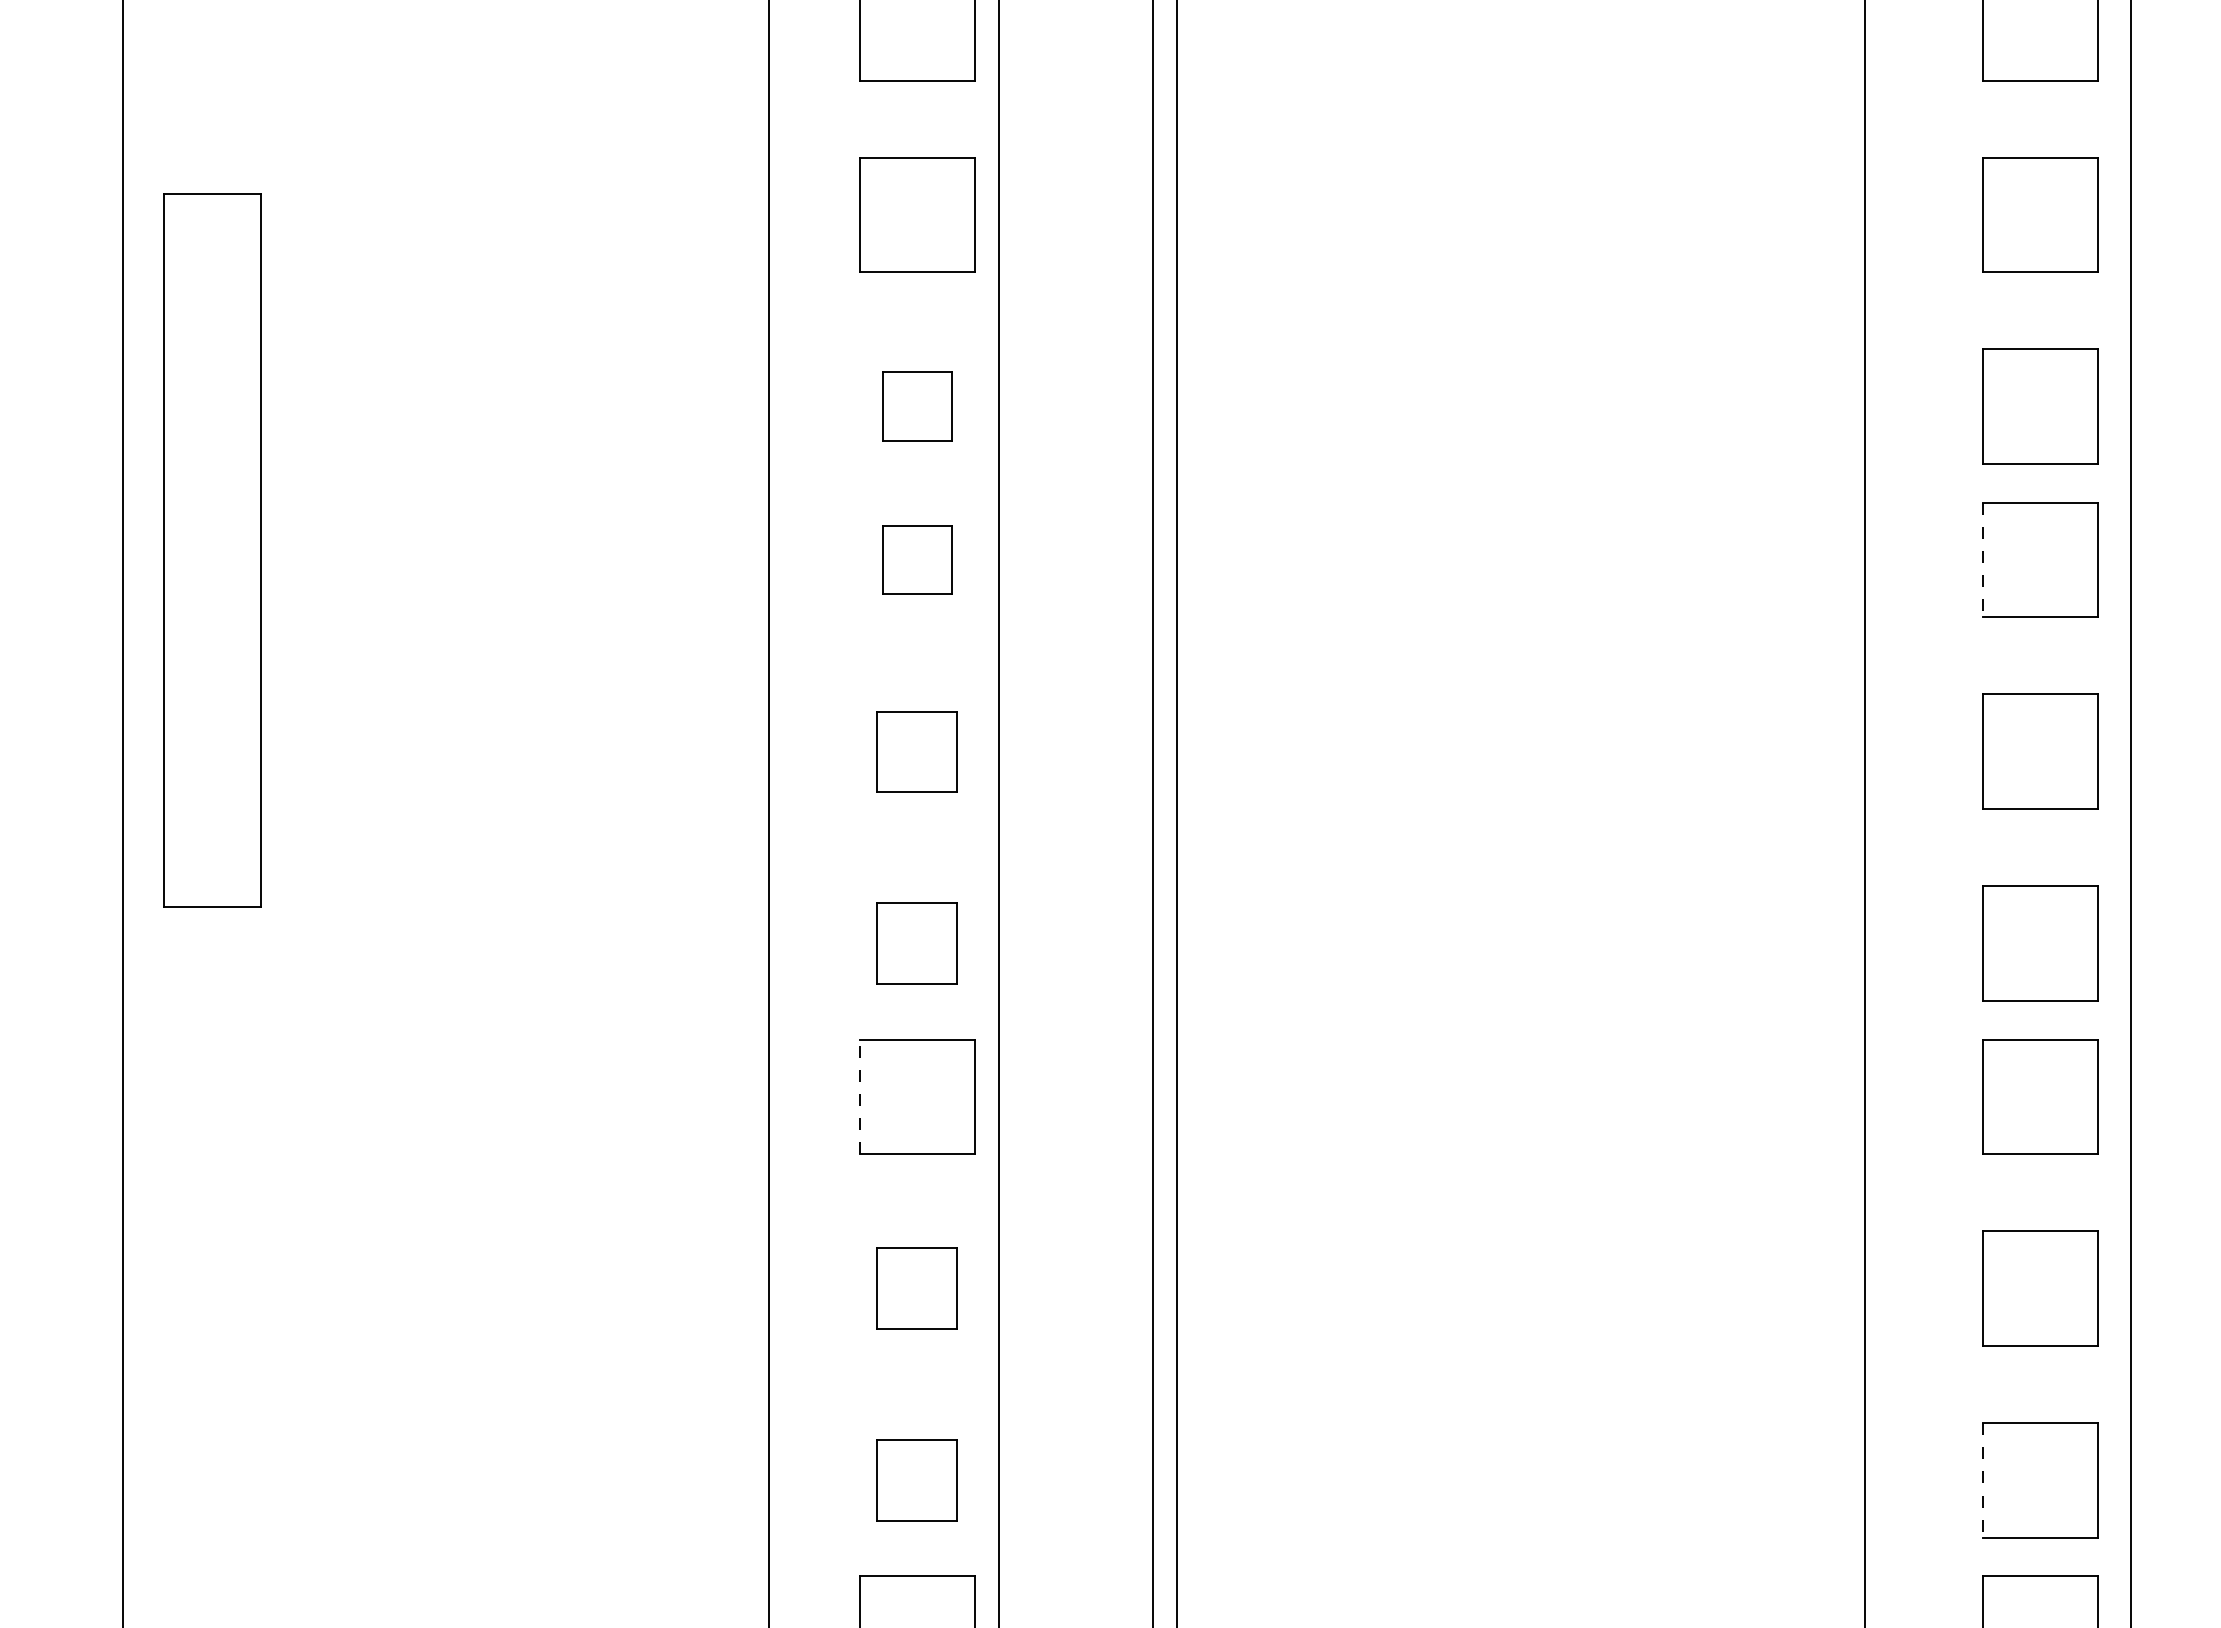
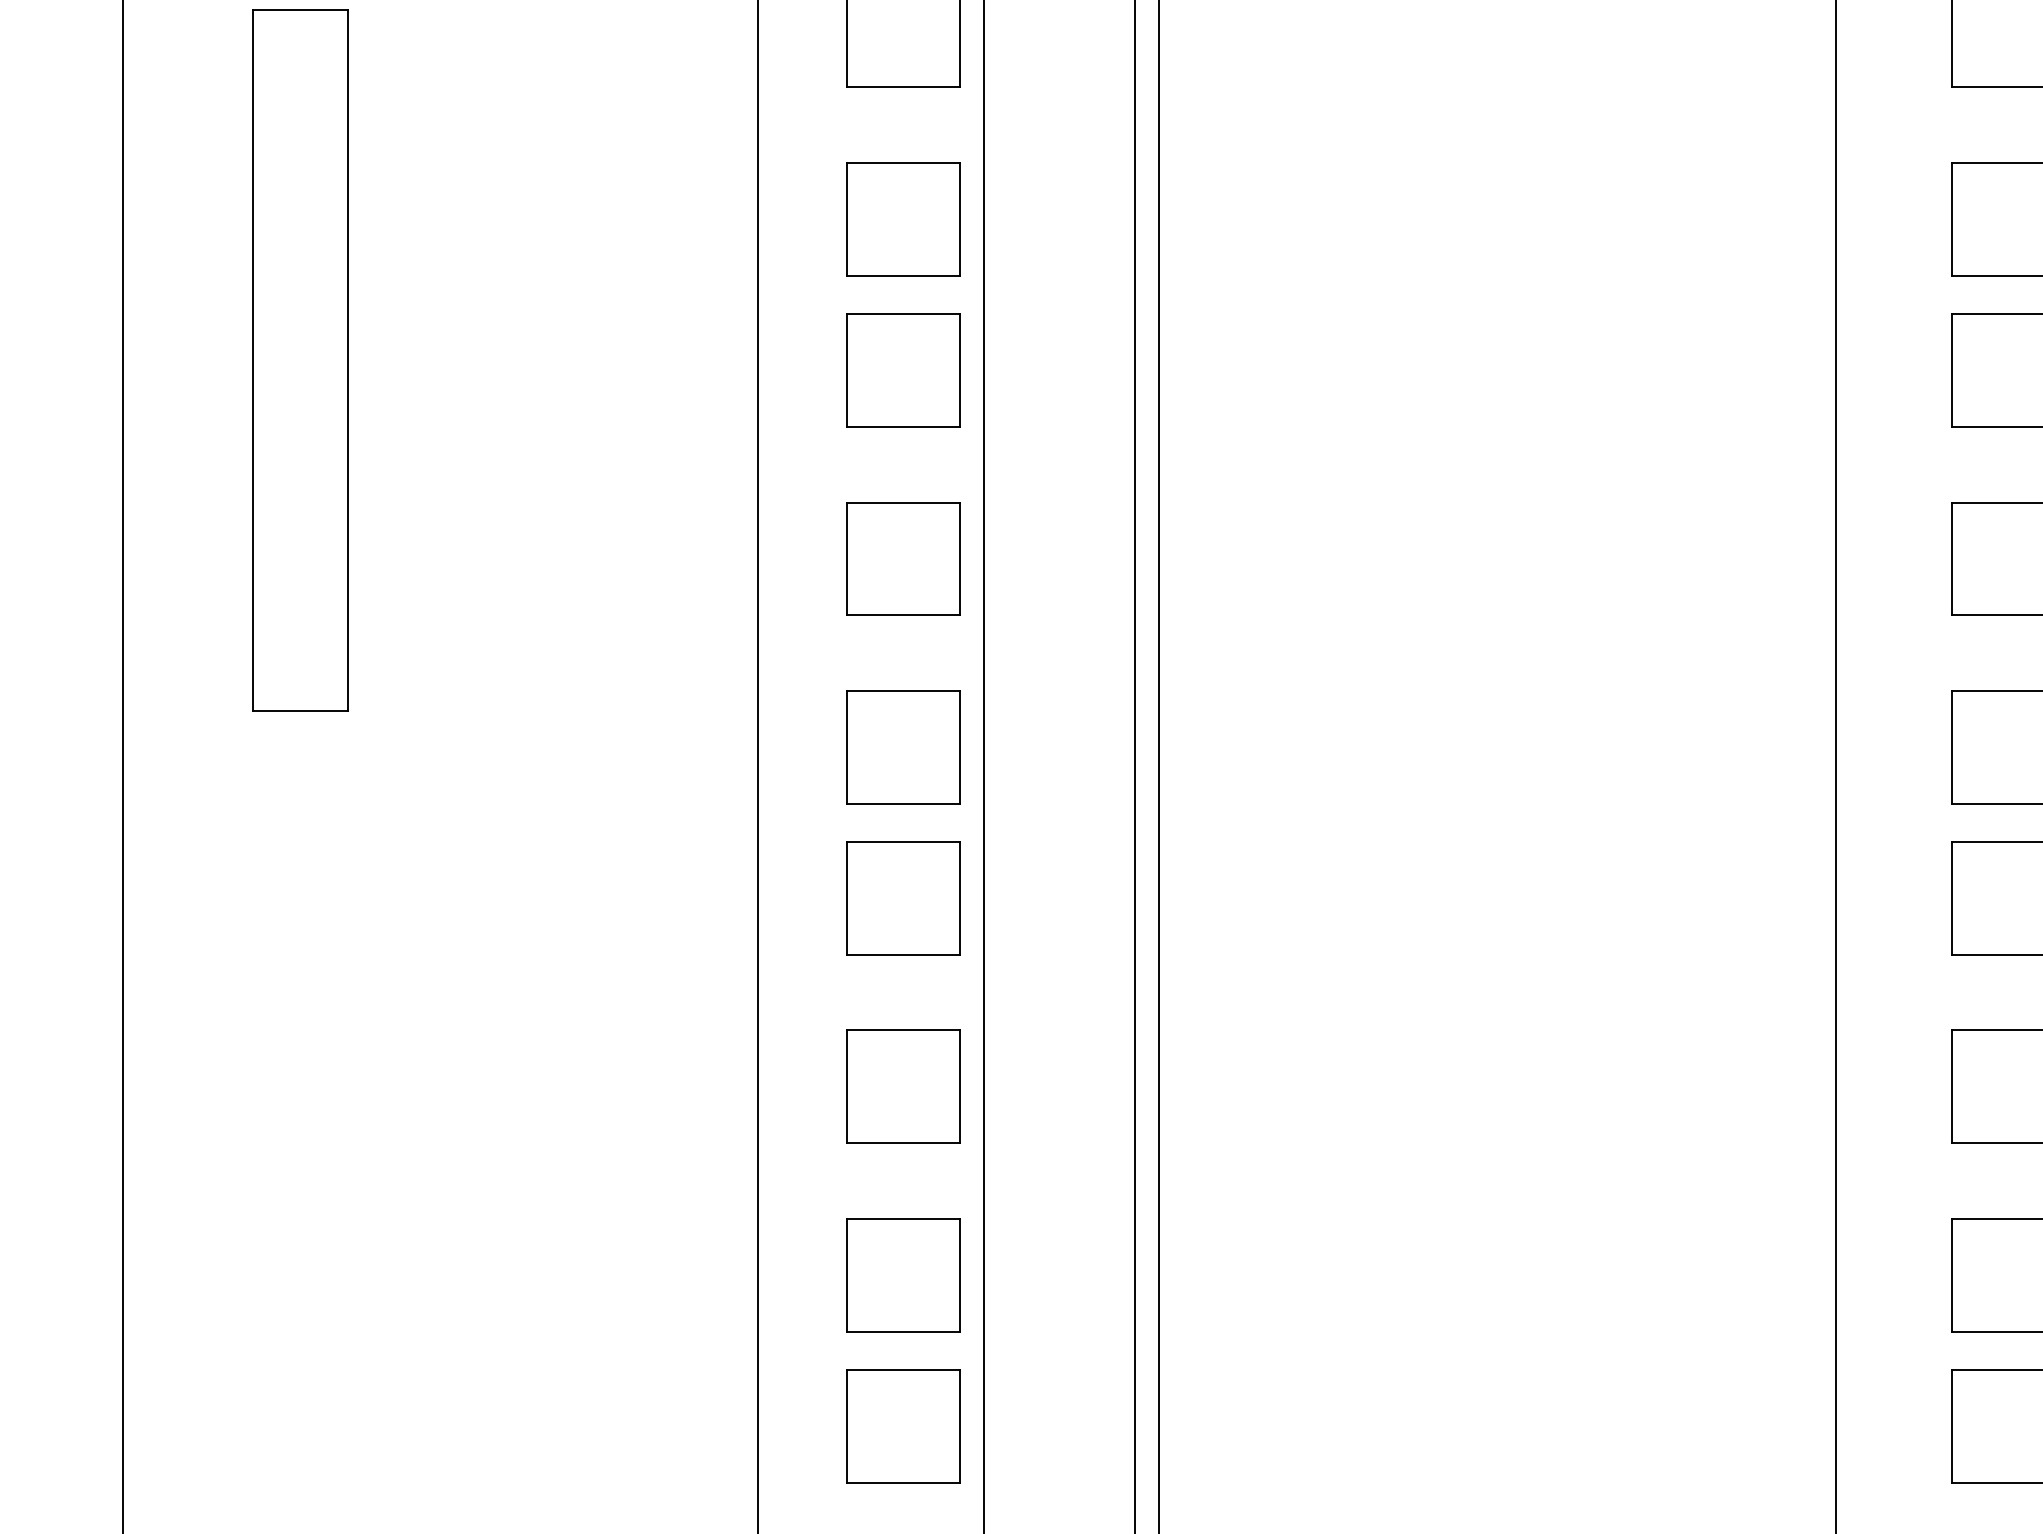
part: (917, 406) -> (903, 219), size x1.67
part: (212, 550) -> (300, 360), moved
part: (917, 559) -> (903, 369), size x1.67
line: (1983, 560) -> (1952, 370), dashed -> solid
part: (917, 751) -> (903, 558), size x1.43
part: (917, 943) -> (903, 747), size x1.43
line: (859, 1096) -> (846, 897), dashed -> solid
part: (917, 1288) -> (903, 1086), size x1.43
part: (917, 1480) -> (903, 1275), size x1.43
line: (1983, 1480) -> (1952, 1275), dashed -> solid

